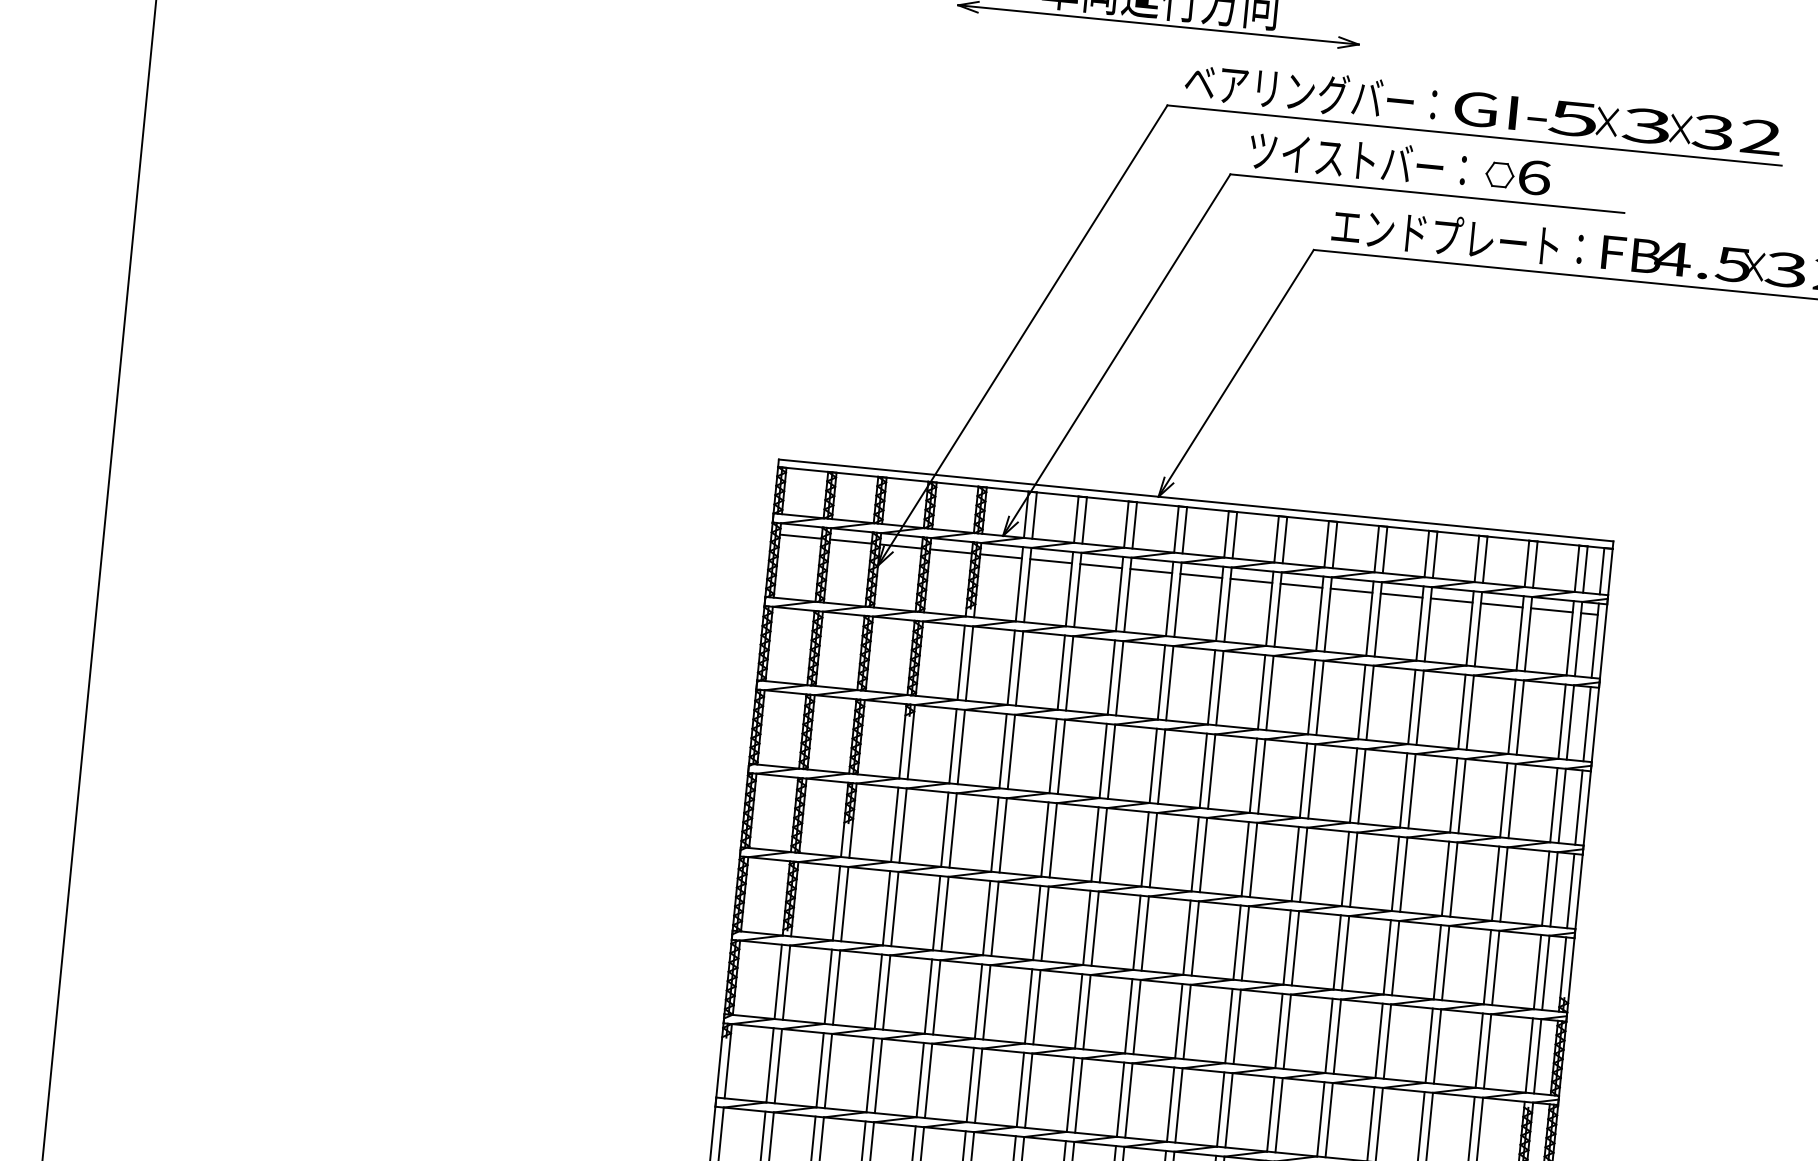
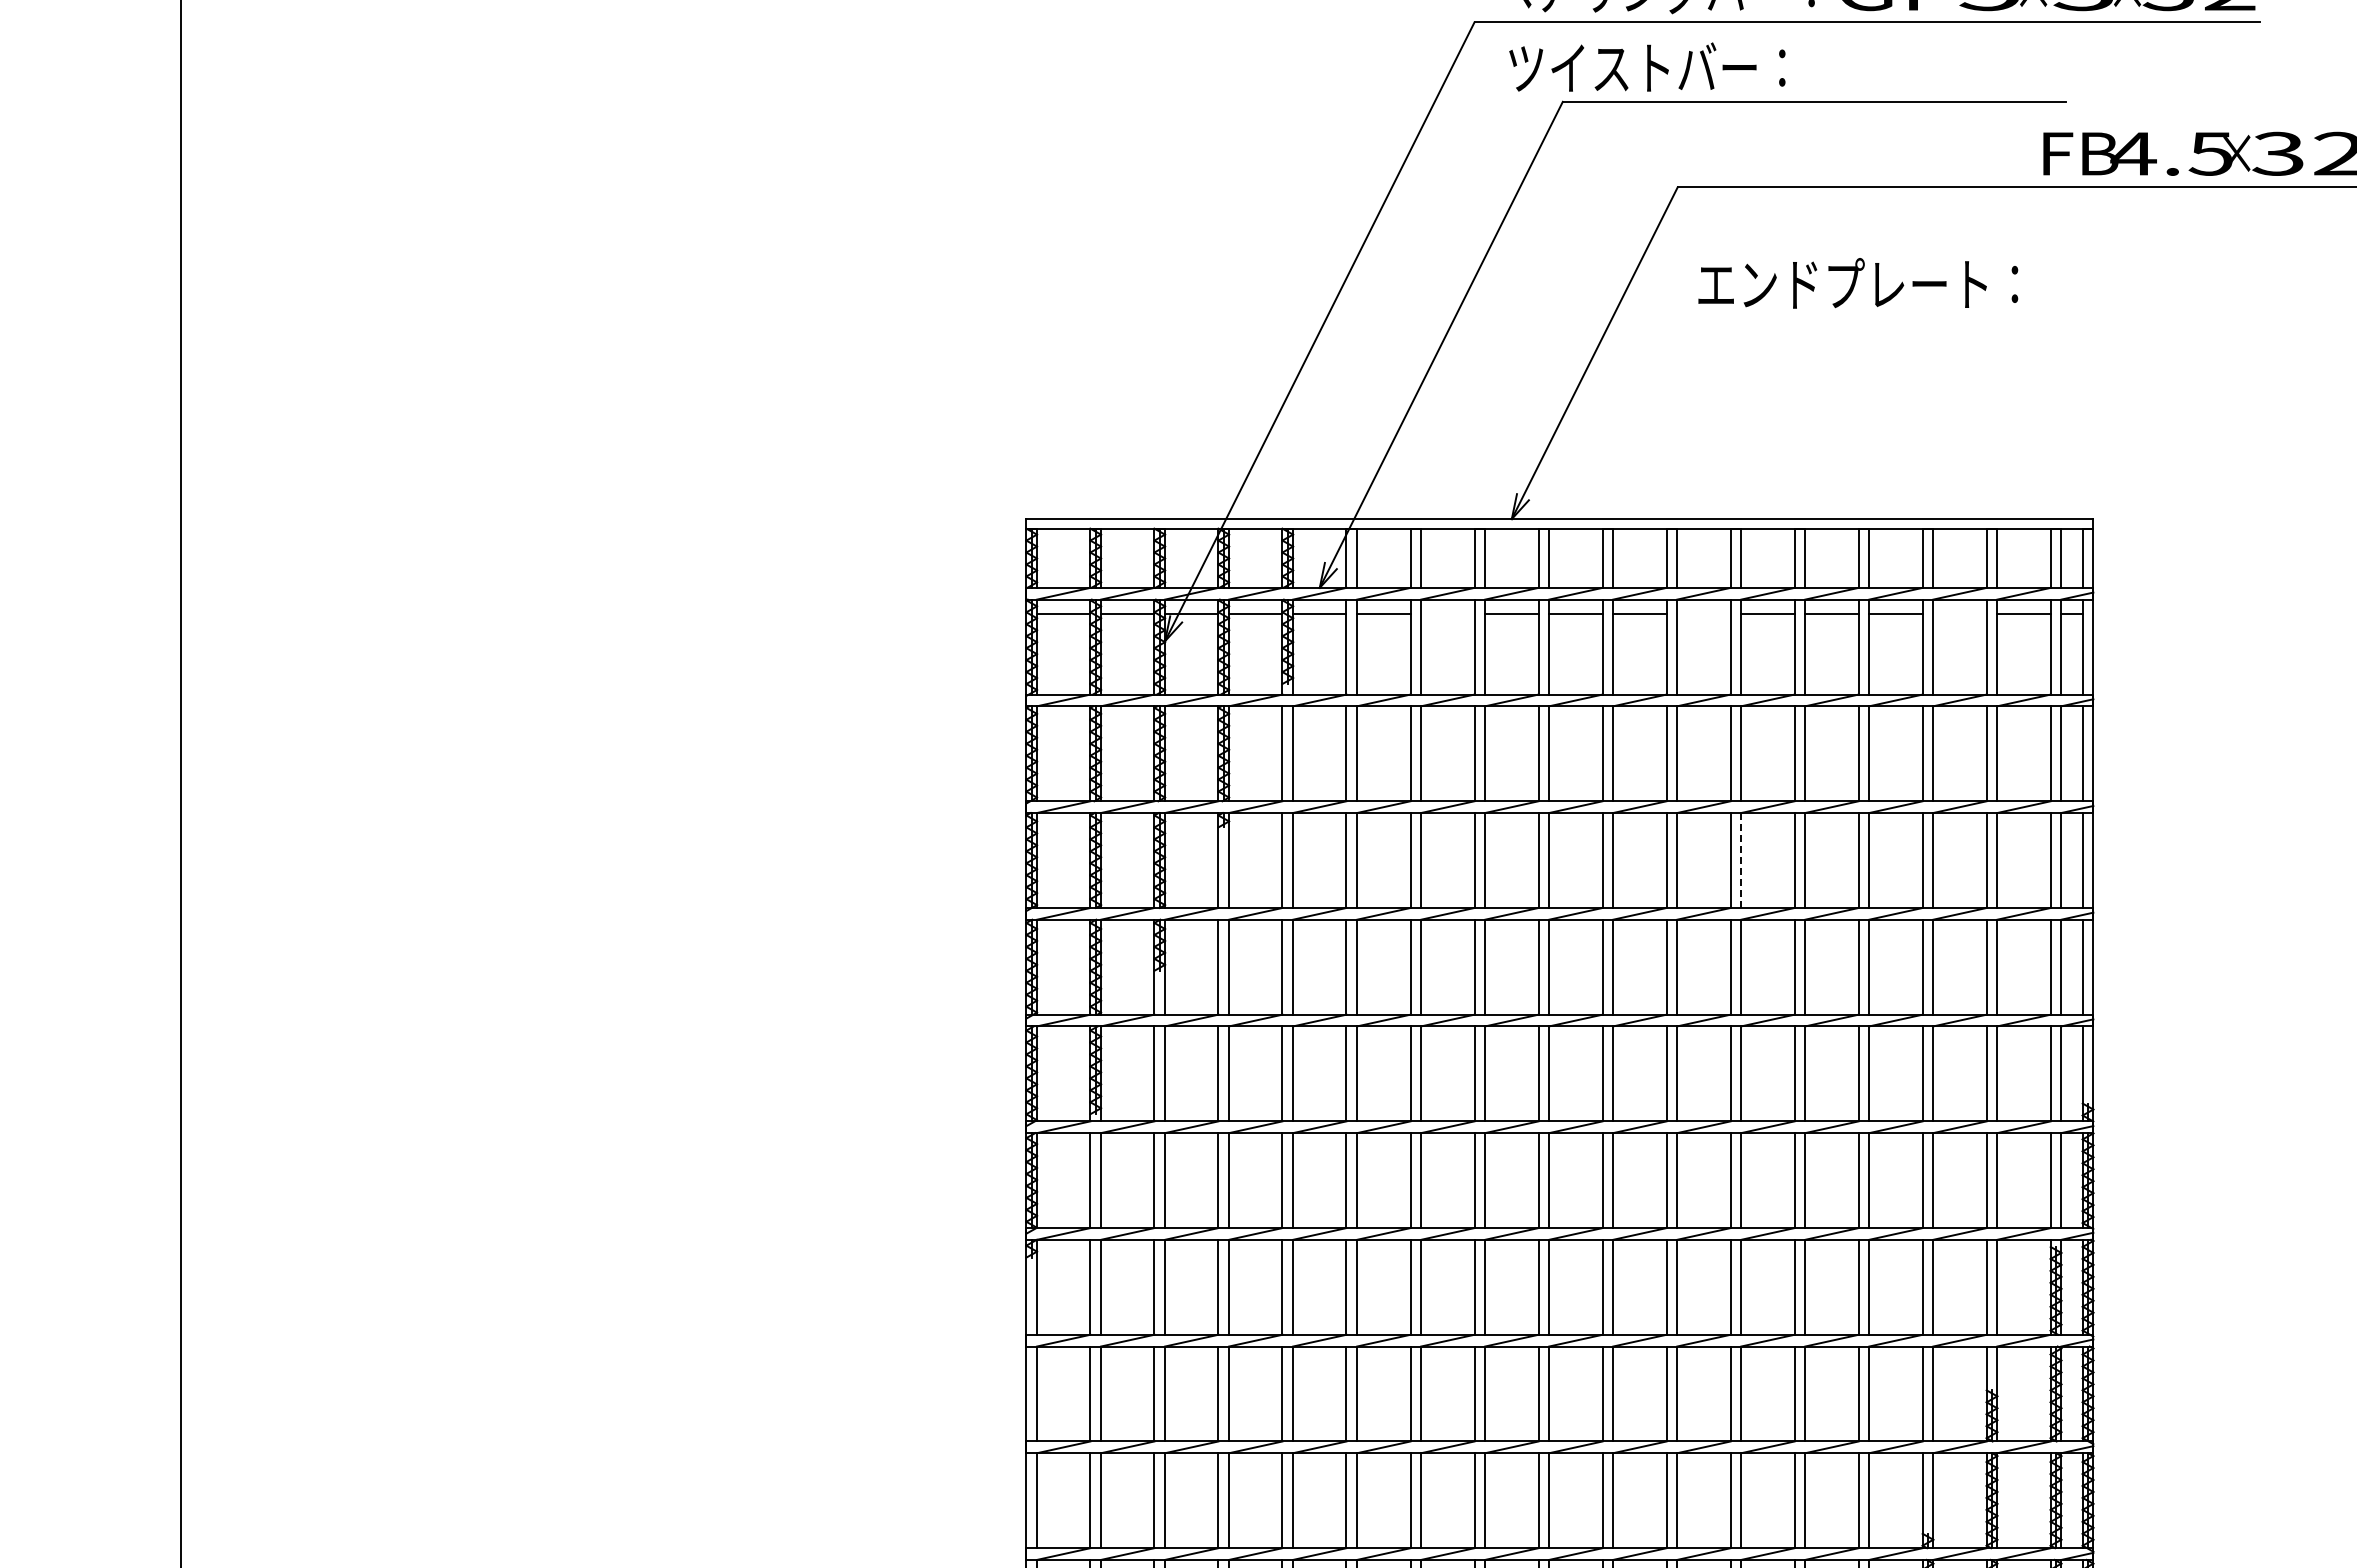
text: (1358, 158) -> (1647, 66), moved
part: (1518, 176) -> (1927, 68), removed
text: (1457, 236) -> (1858, 283), moved
line: (1100, 566) -> (1447, 614), removed
line: (1301, 586) -> (1703, 614), removed
line: (1501, 605) -> (1959, 614), removed
line: (1312, 781) -> (1741, 860), solid -> dashed

